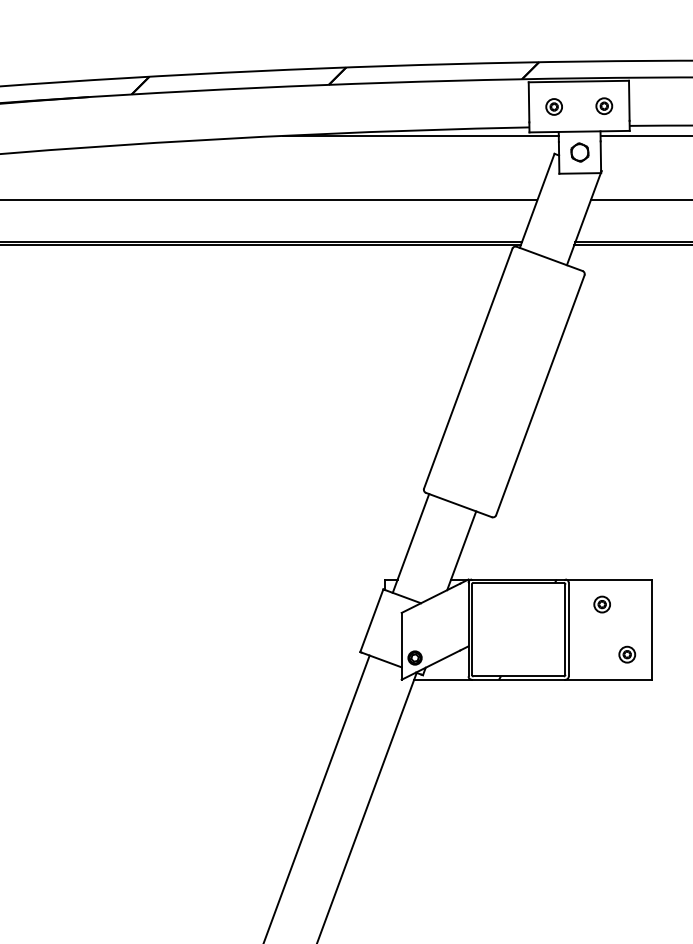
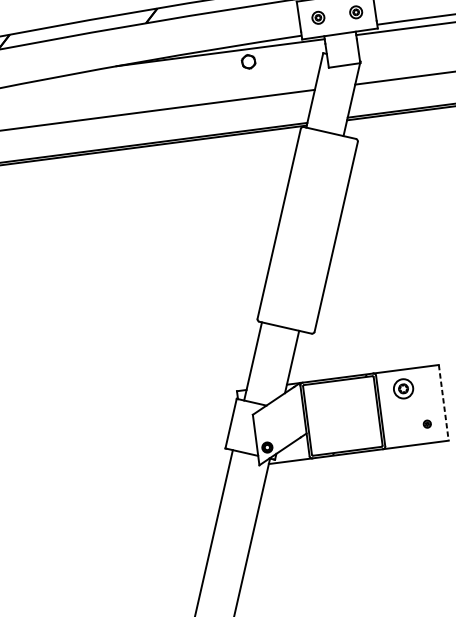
part: (579, 152) -> (248, 61), moved
part: (601, 604) -> (402, 388), size x1.6
line: (652, 630) -> (443, 403), solid -> dashed
part: (627, 654) -> (427, 424), size x0.6

